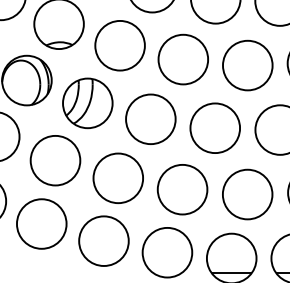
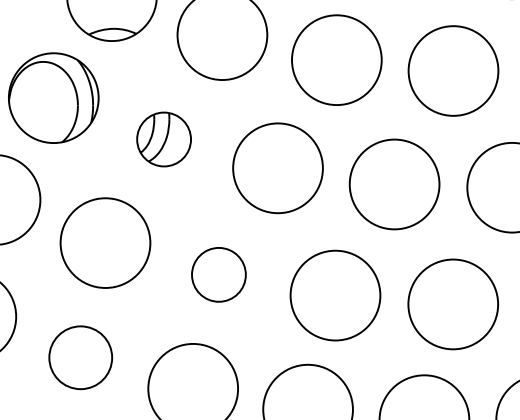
part: (87, 103) -> (163, 139), size x0.6
part: (117, 177) -> (217, 273), size x0.6
part: (41, 223) -> (80, 356), size x0.7

